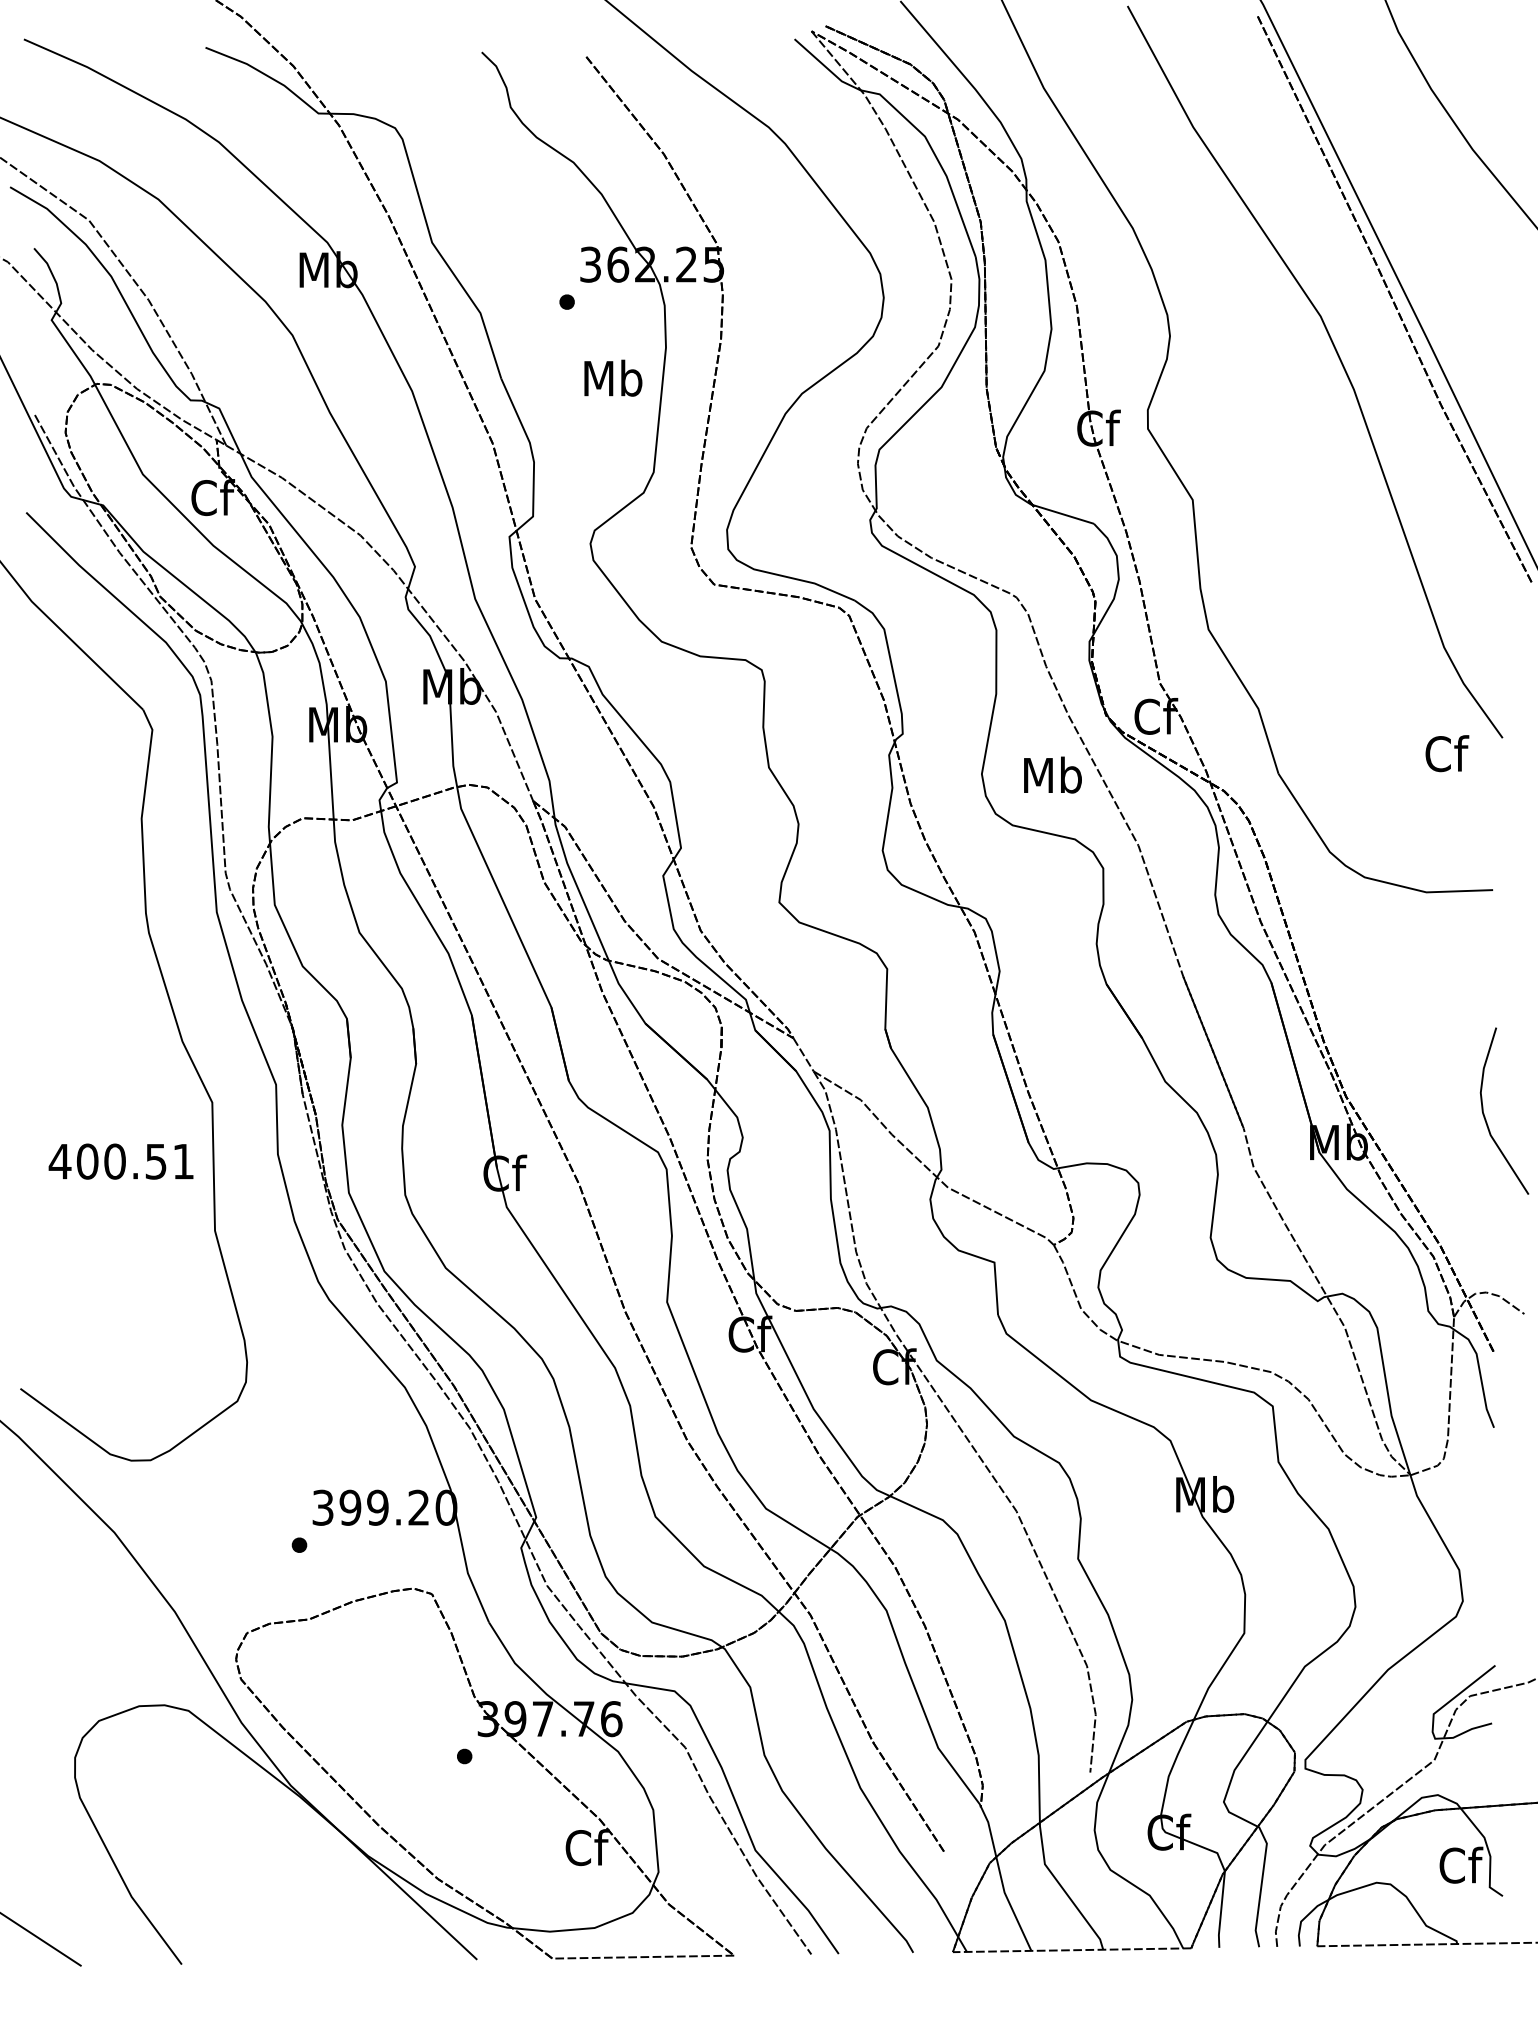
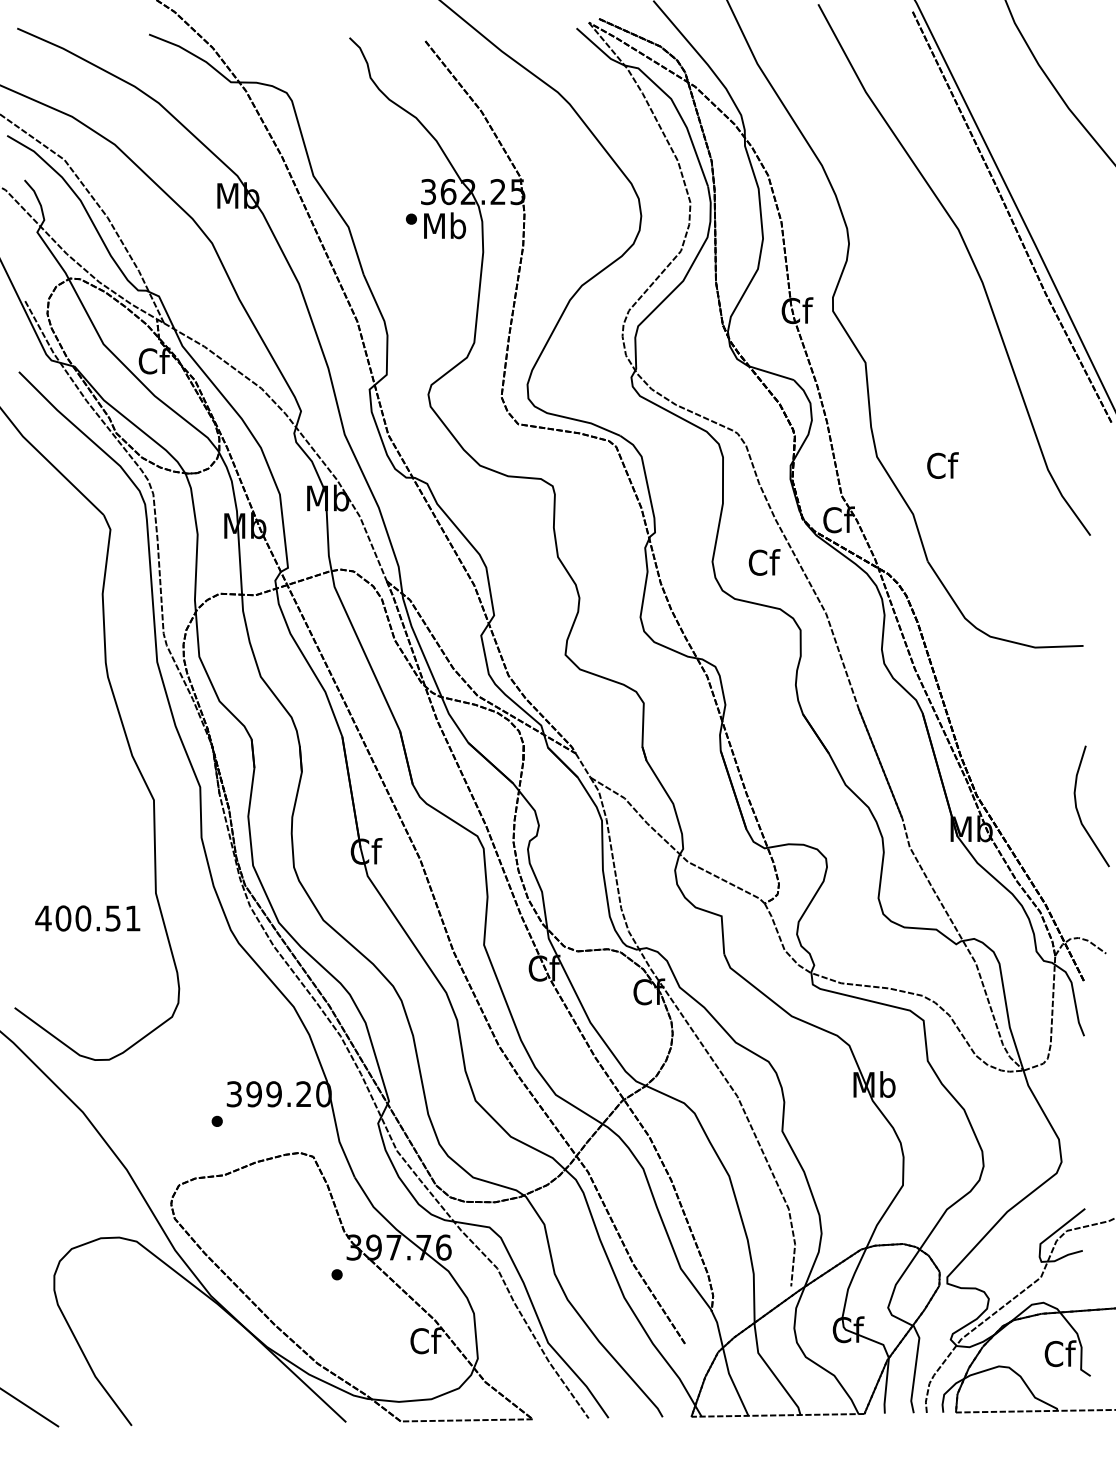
text: (613, 377) -> (445, 225), moved
text: (1447, 753) -> (943, 465), moved
text: (1052, 774) -> (763, 562), Mb -> Cf
text: (120, 1161) -> (87, 918), moved

